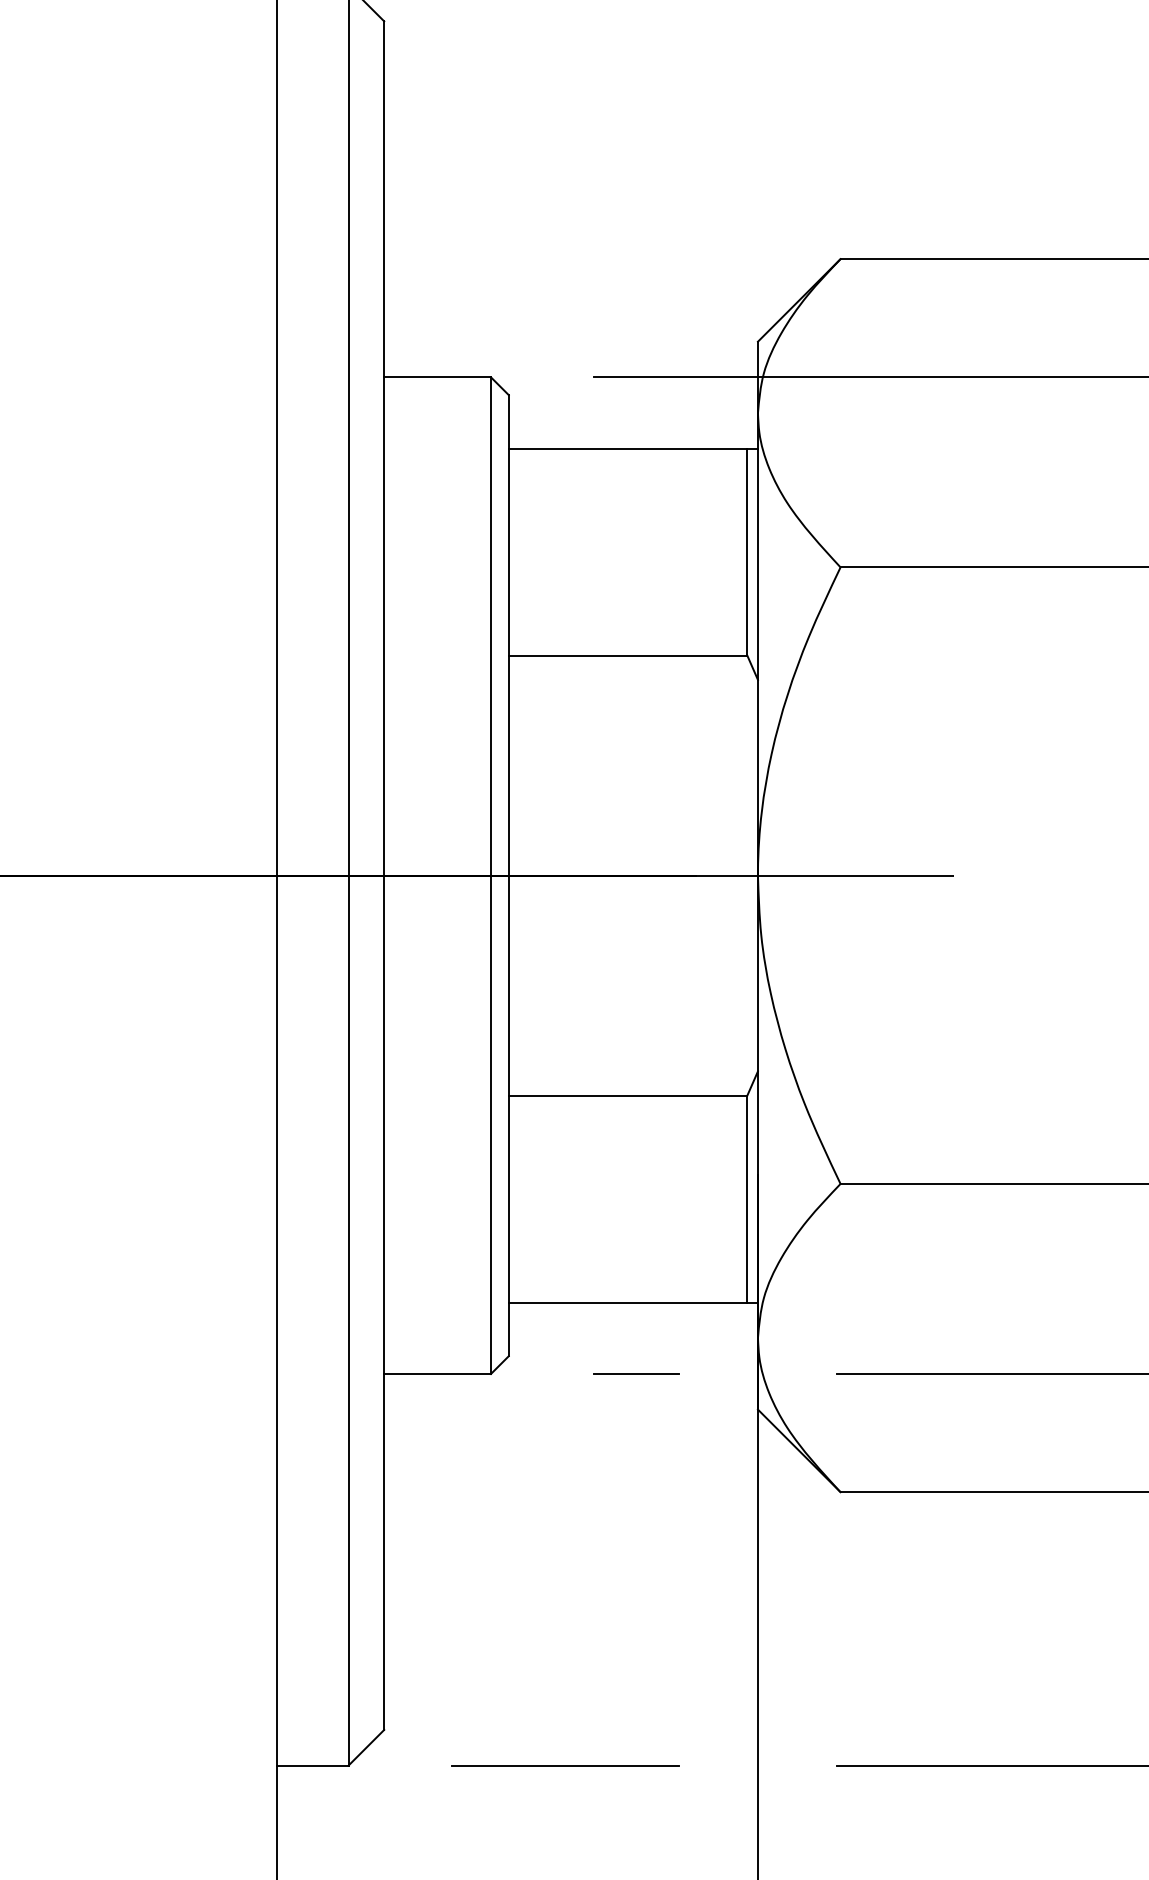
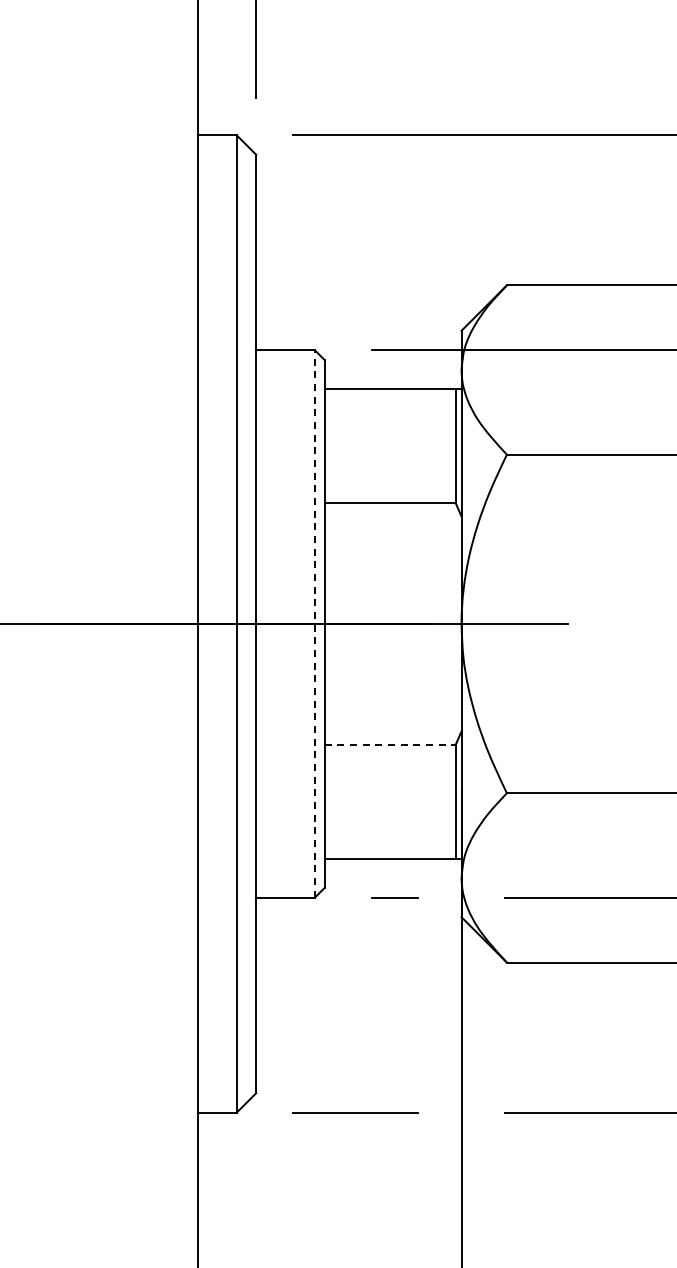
line: (490, 874) -> (314, 623), solid -> dashed
line: (628, 1095) -> (390, 744), solid -> dashed

